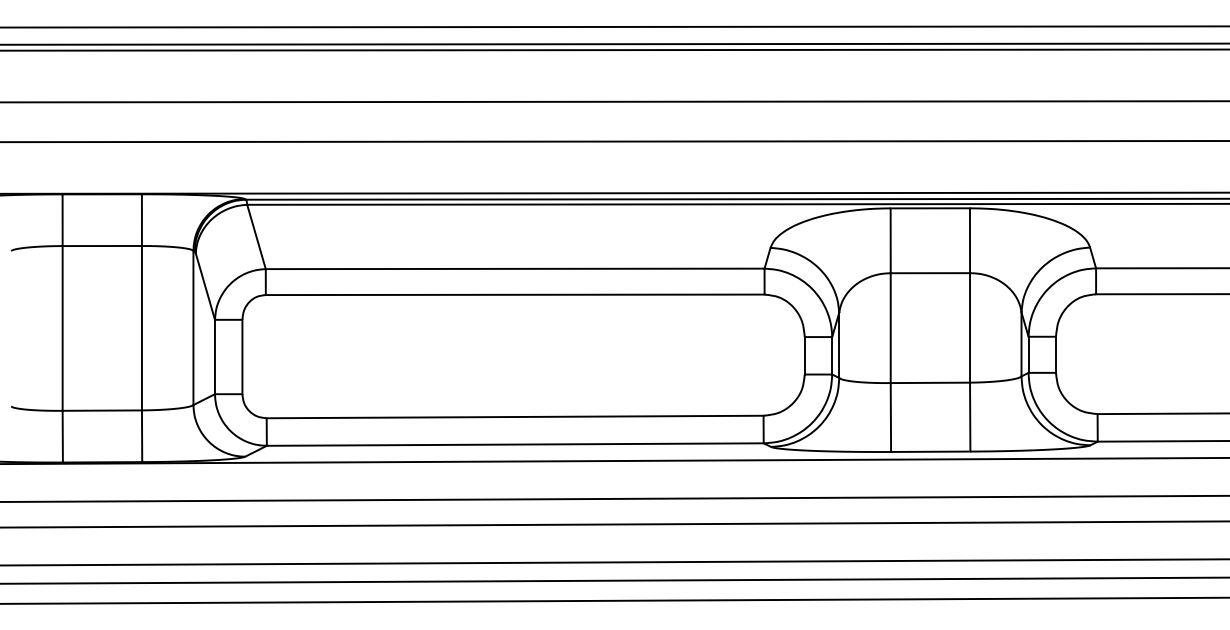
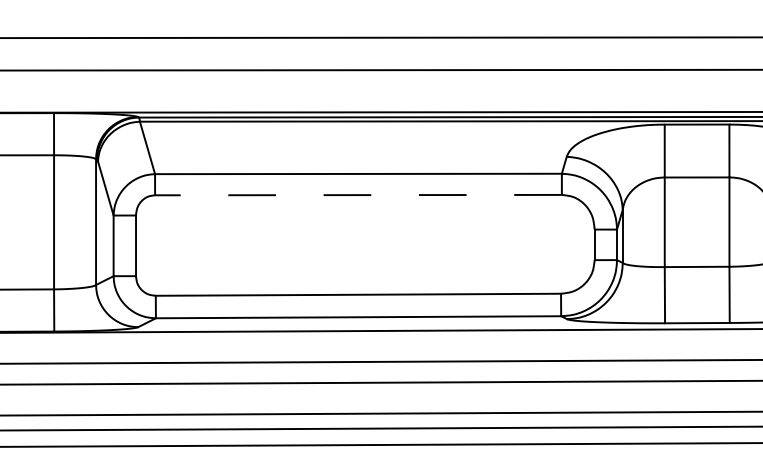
line: (514, 294) -> (357, 194), solid -> dashed

